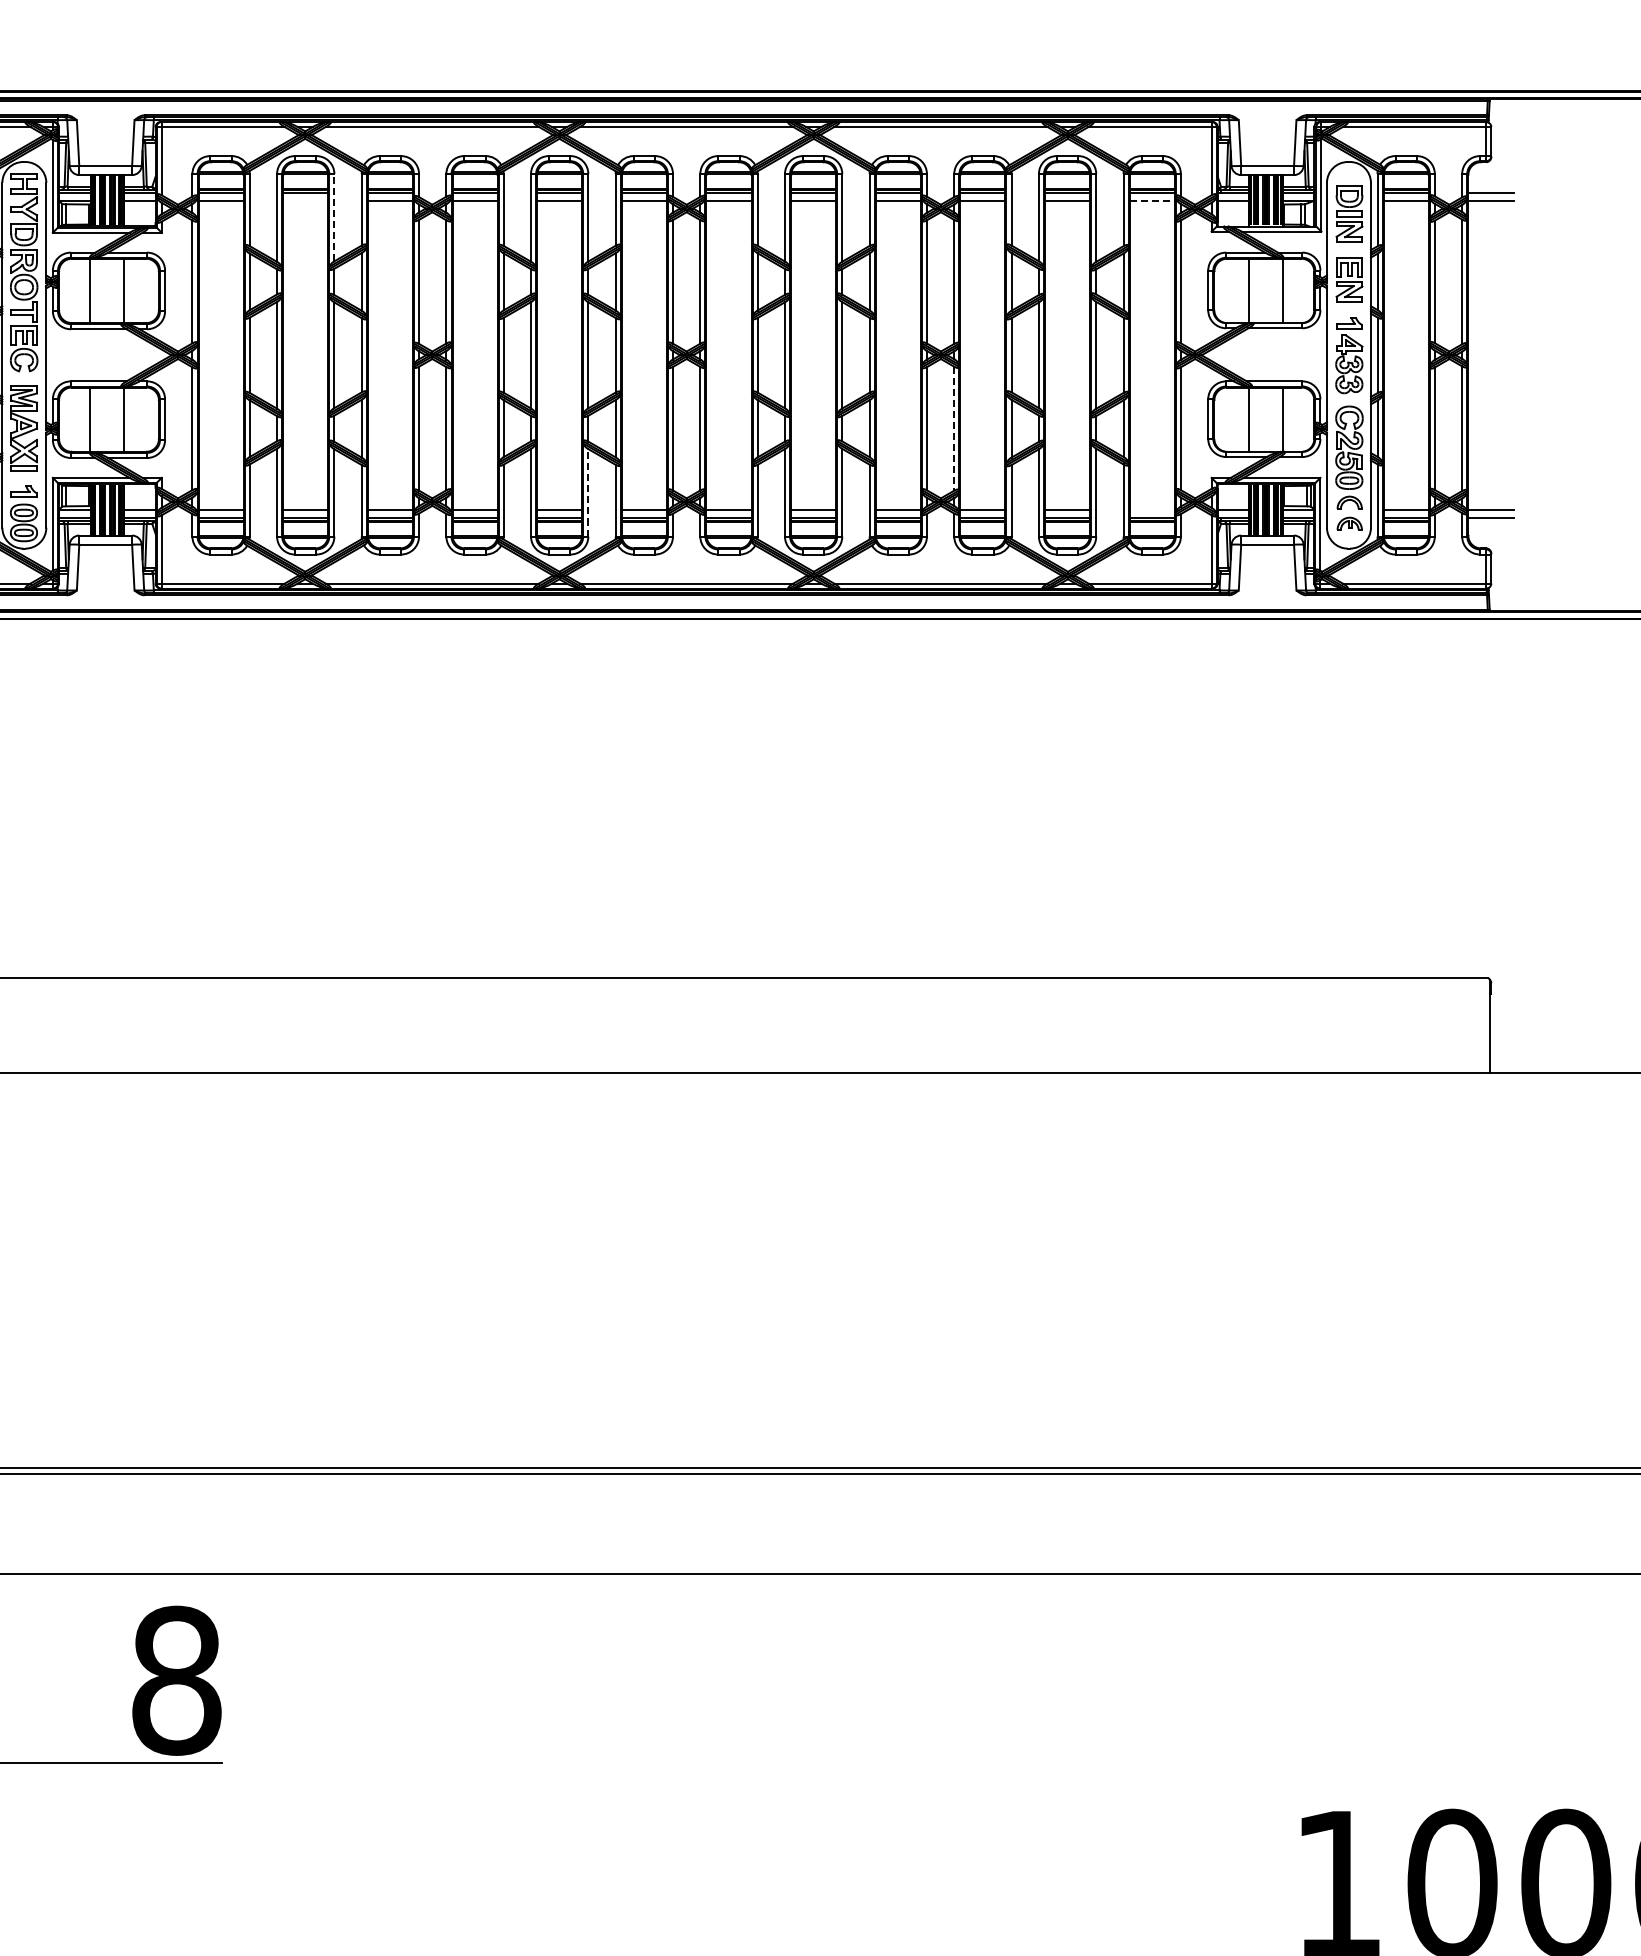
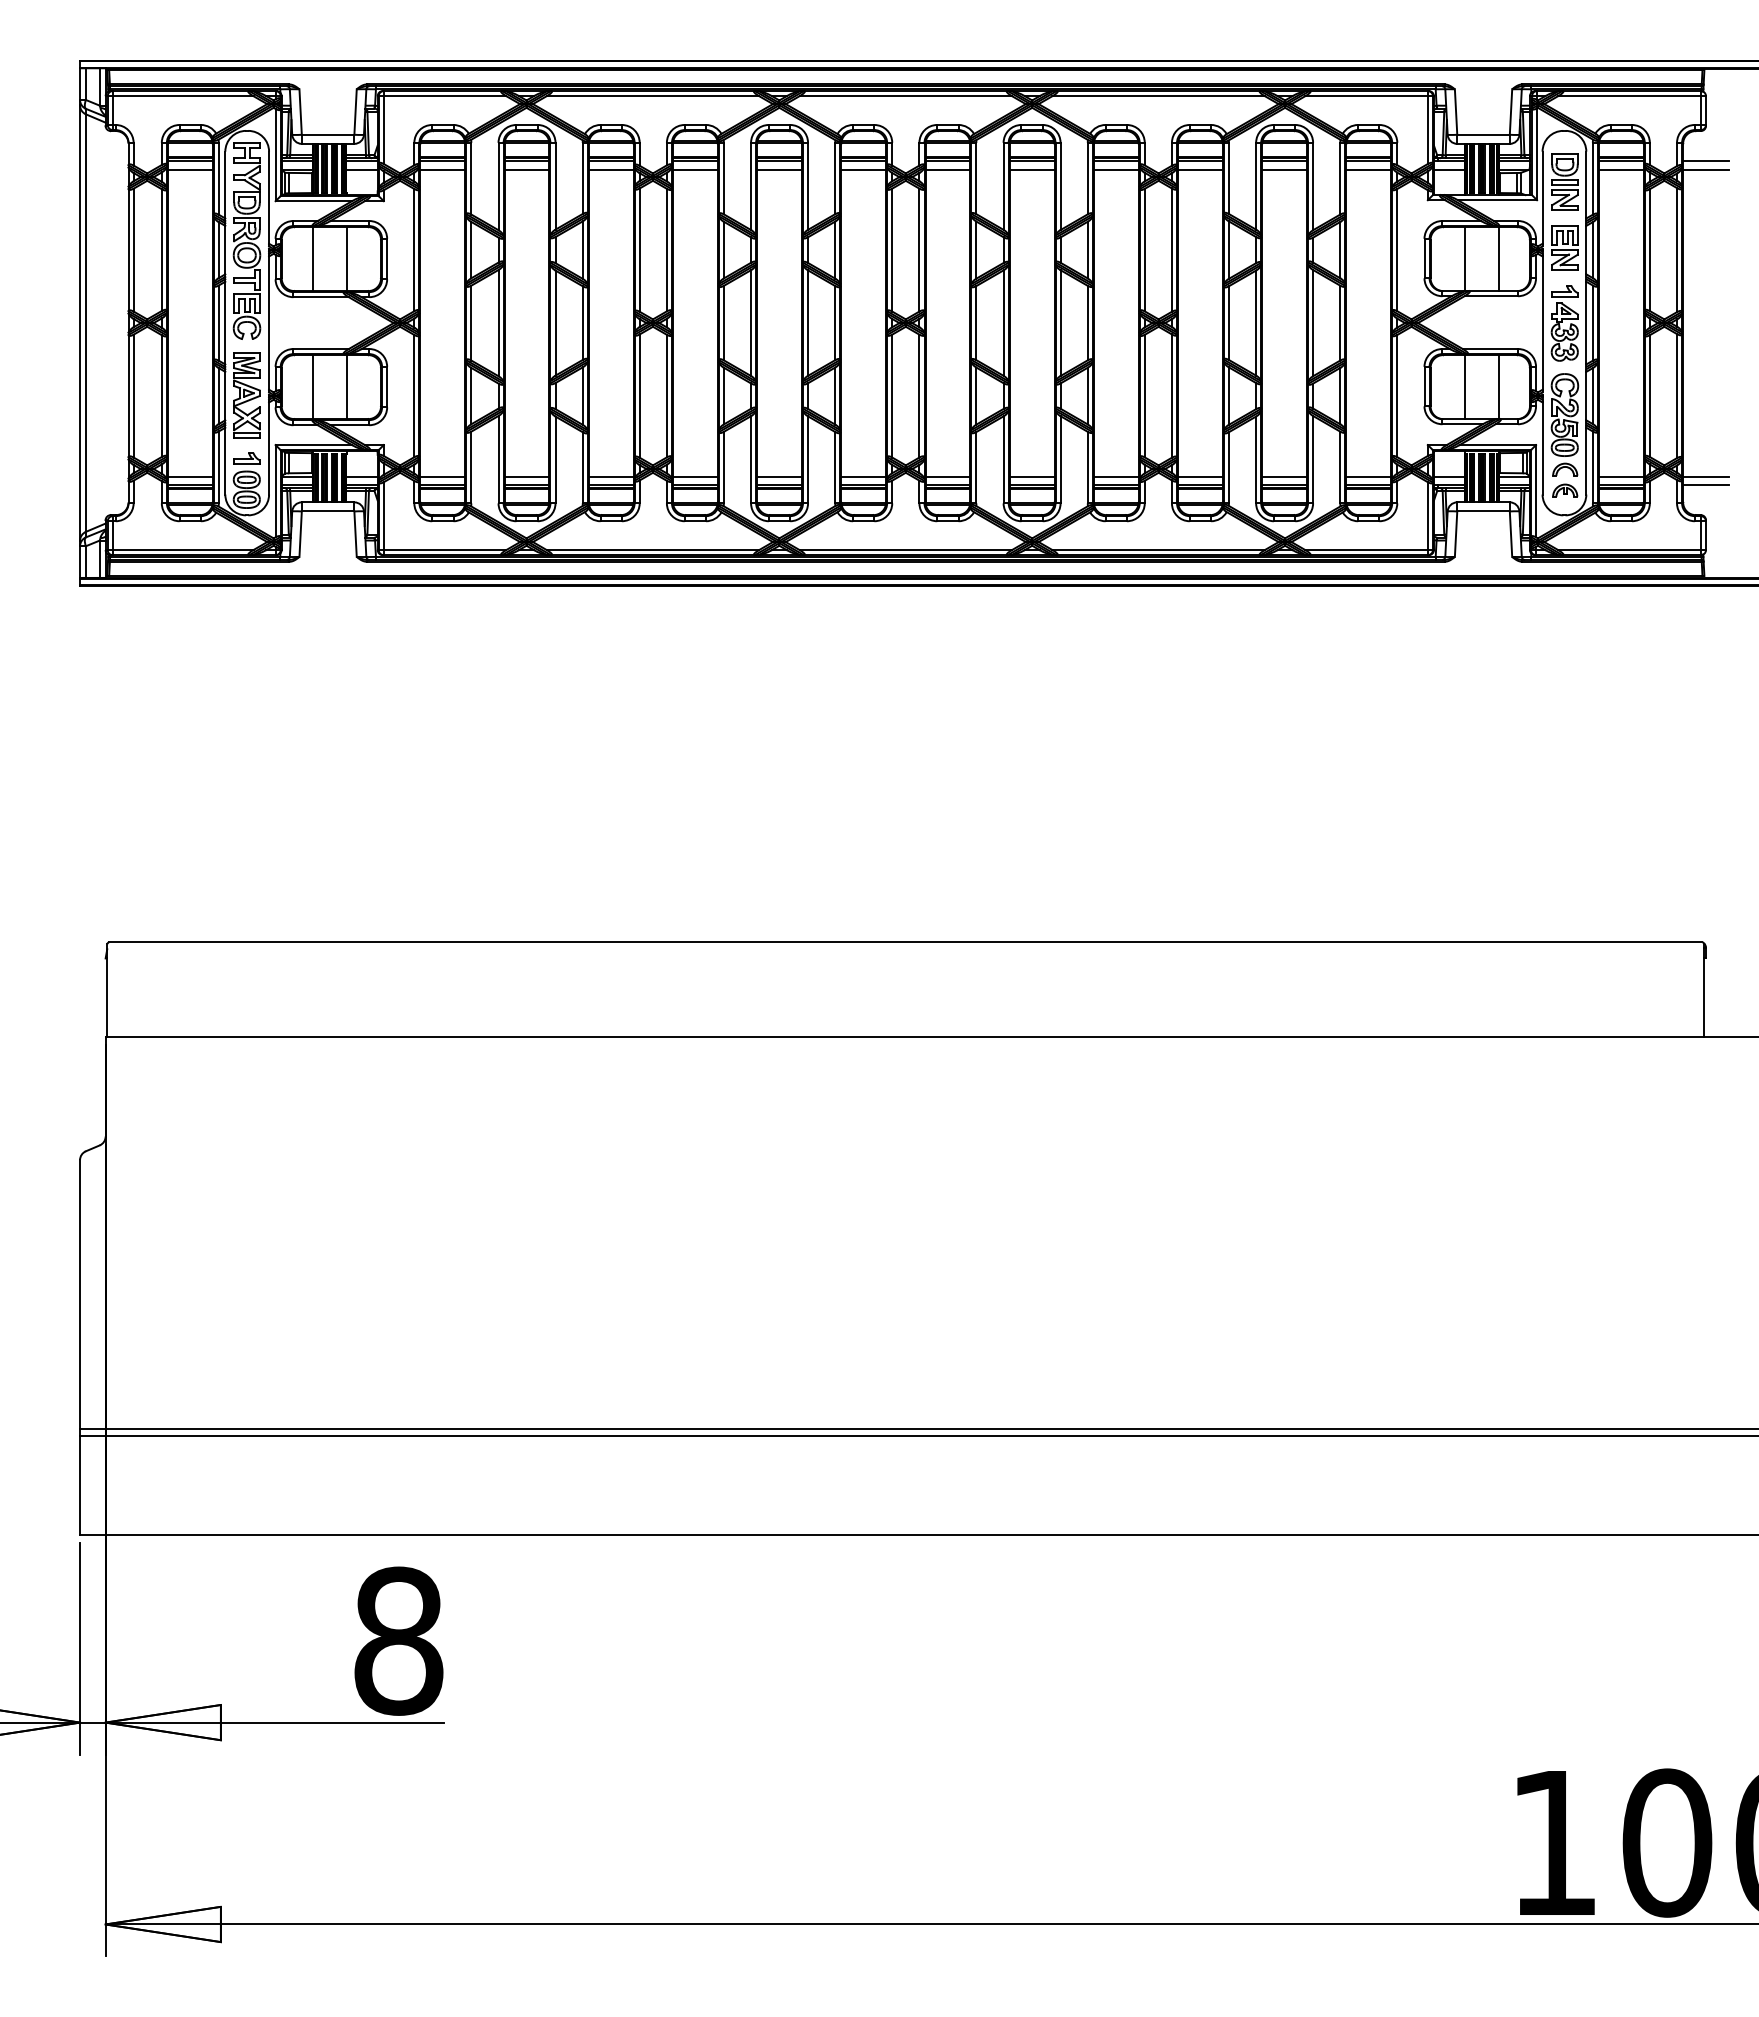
line: (305, 200) -> (526, 169), added
line: (1152, 200) -> (1369, 169), dashed -> solid
line: (334, 216) -> (555, 185), dashed -> solid
line: (953, 429) -> (1171, 396), dashed -> solid
line: (588, 492) -> (808, 459), dashed -> solid
line: (1151, 509) -> (1368, 476), added

